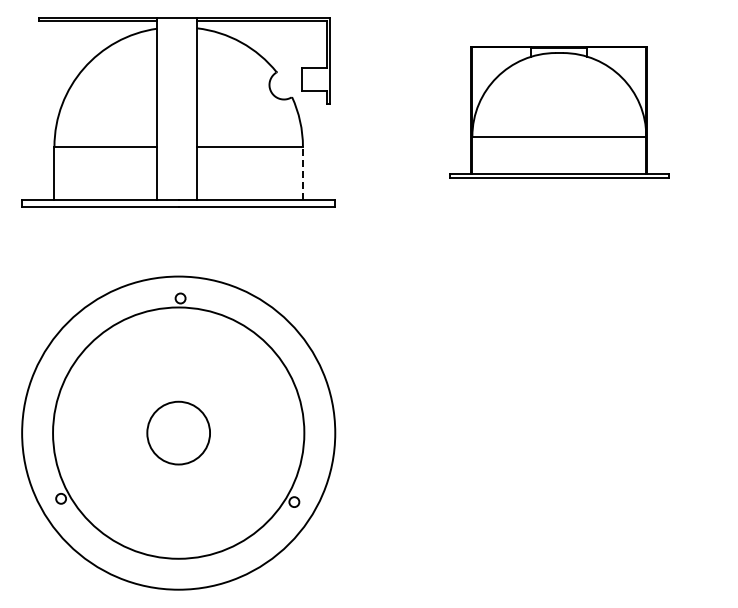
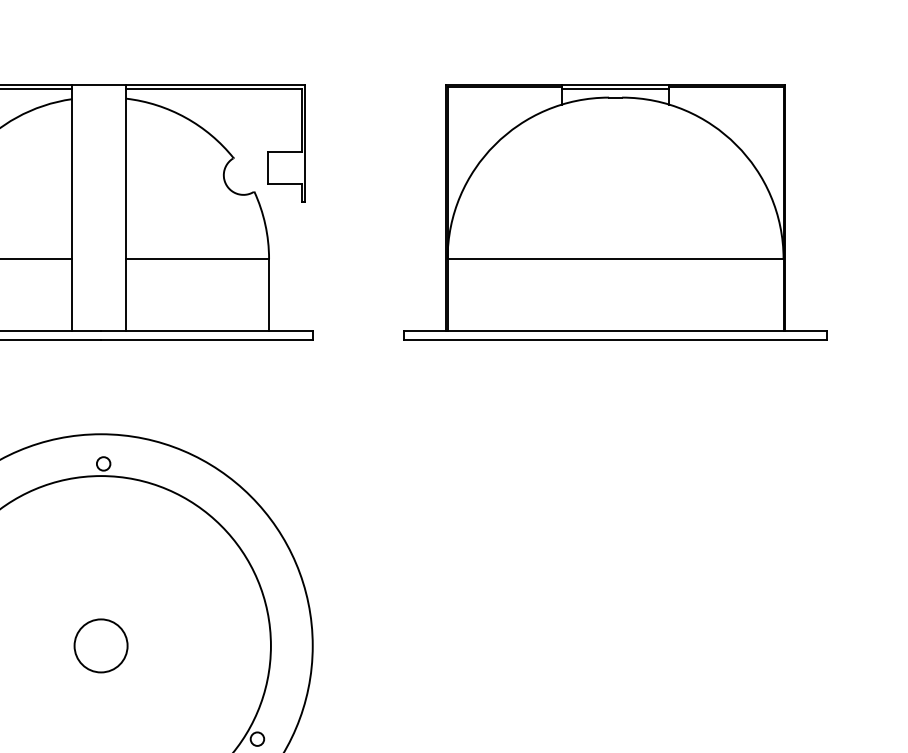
part: (559, 112) -> (615, 212), size x1.43
line: (302, 173) -> (268, 294), dashed -> solid
circle: (178, 432) -> (100, 645), size x0.62

